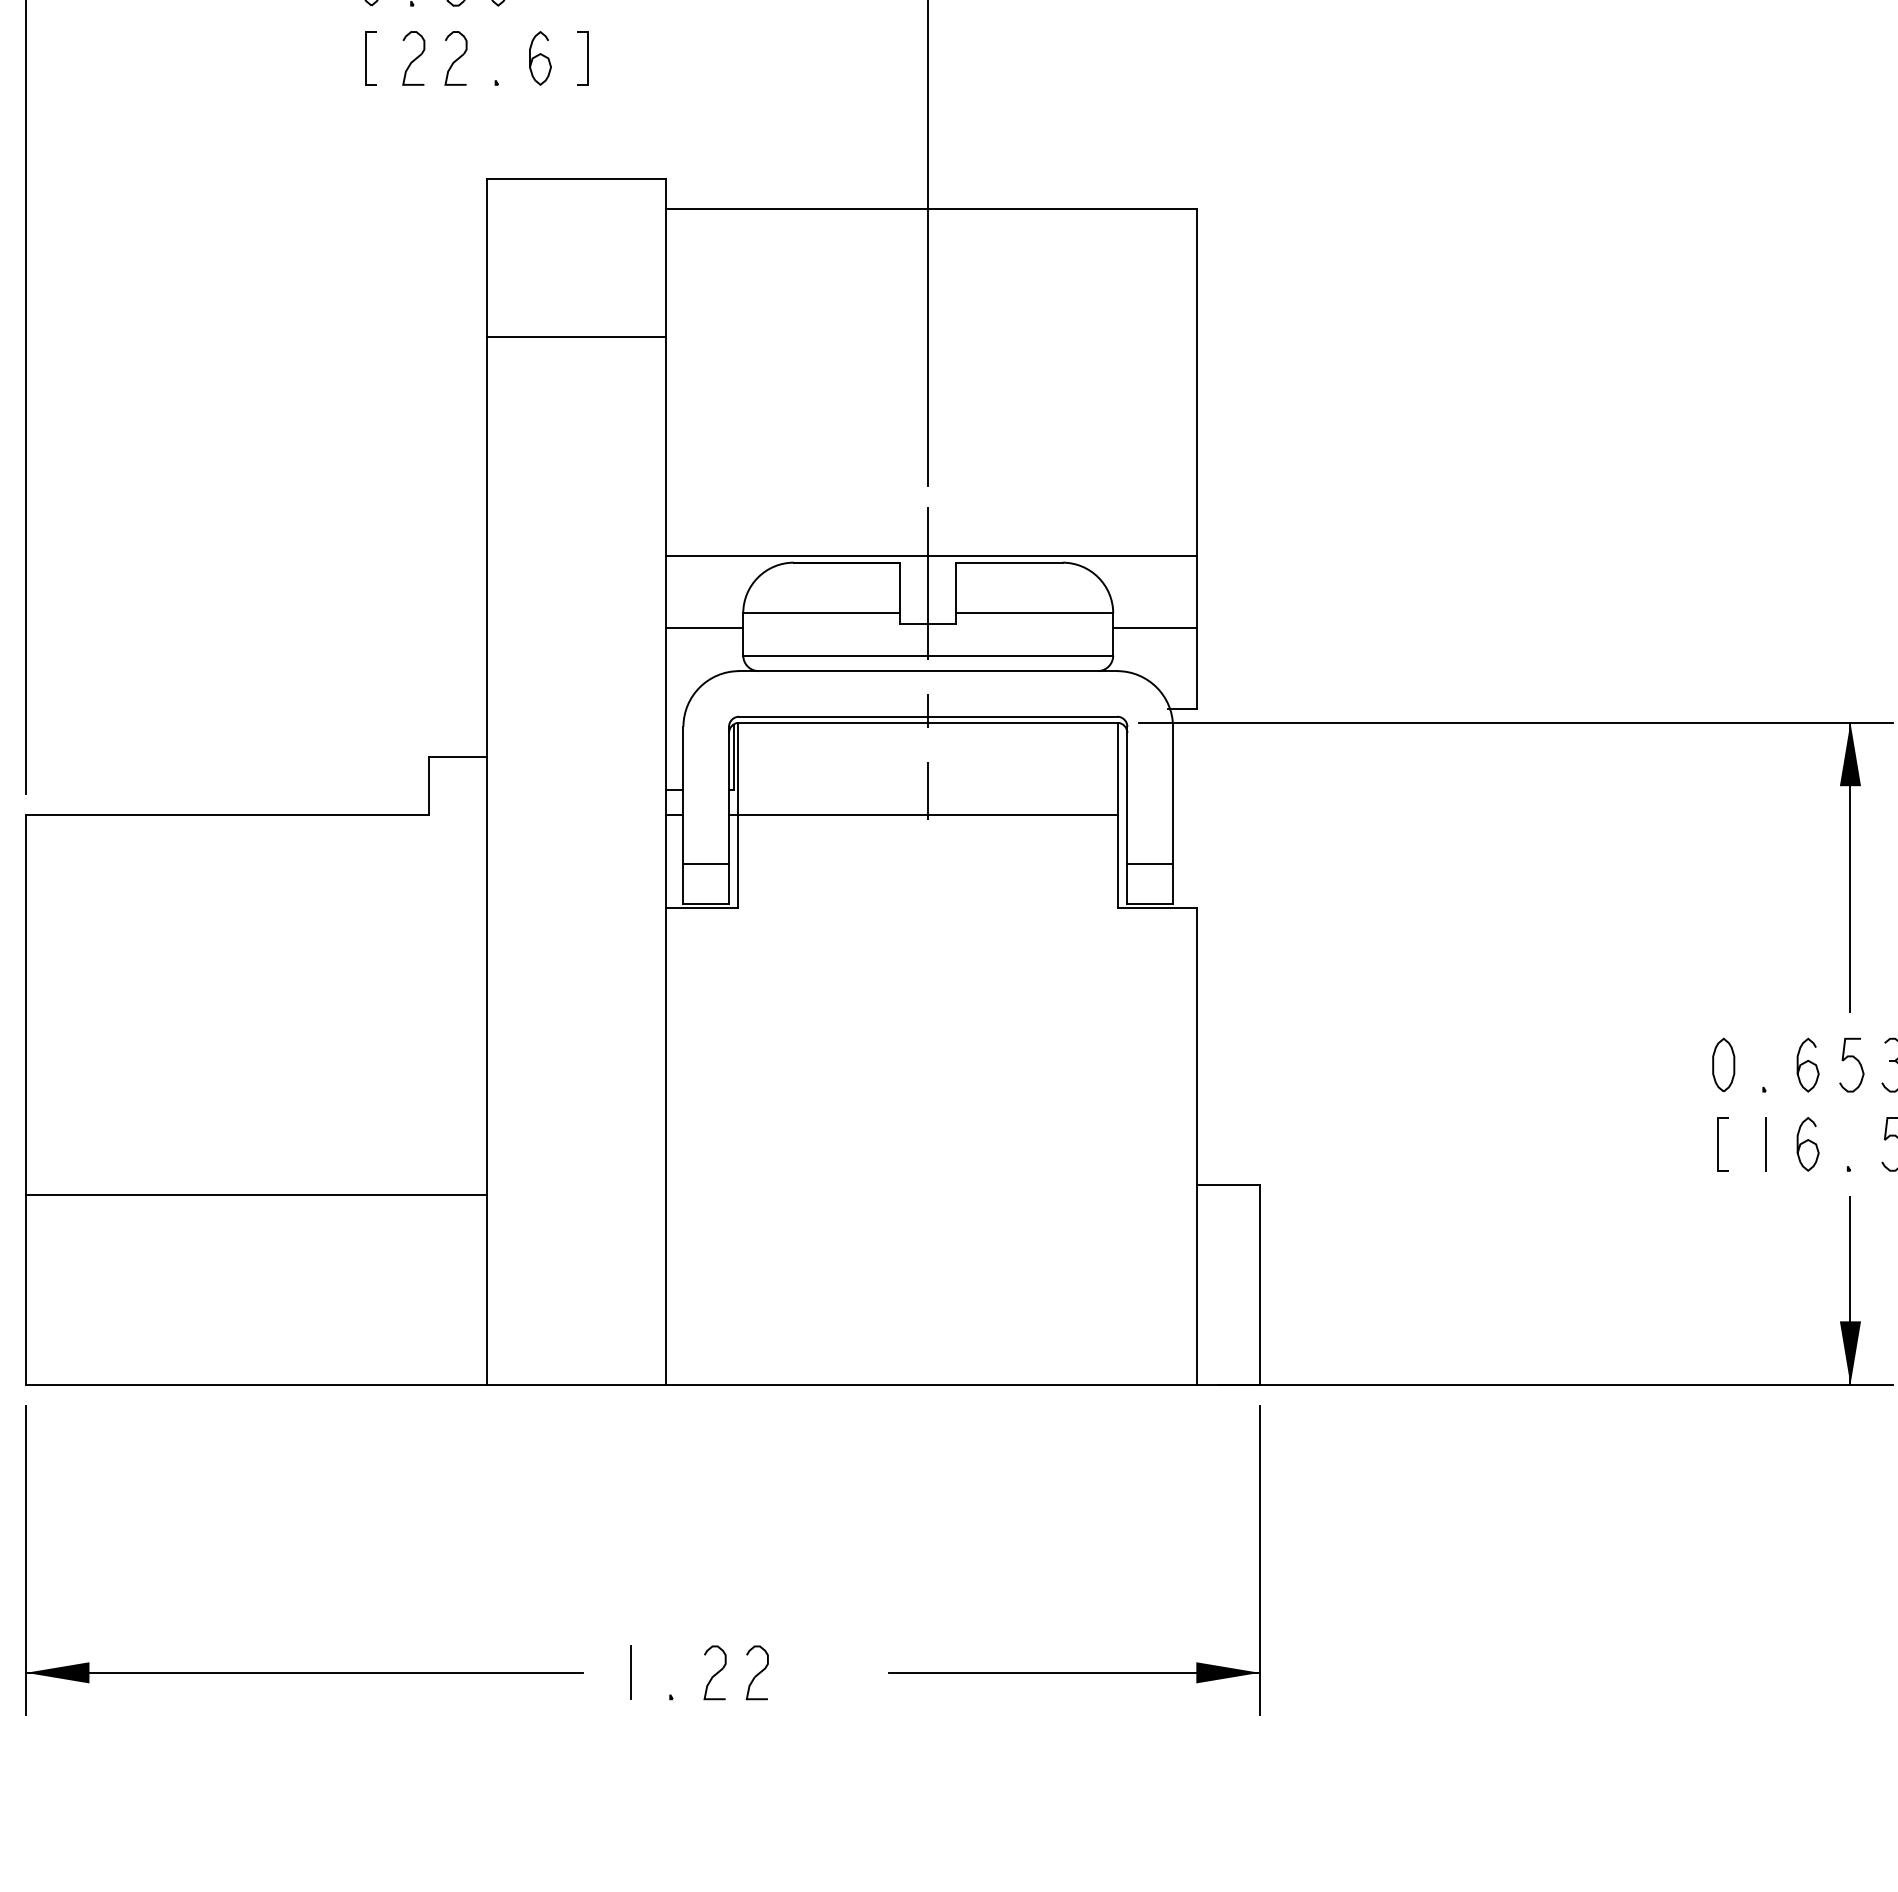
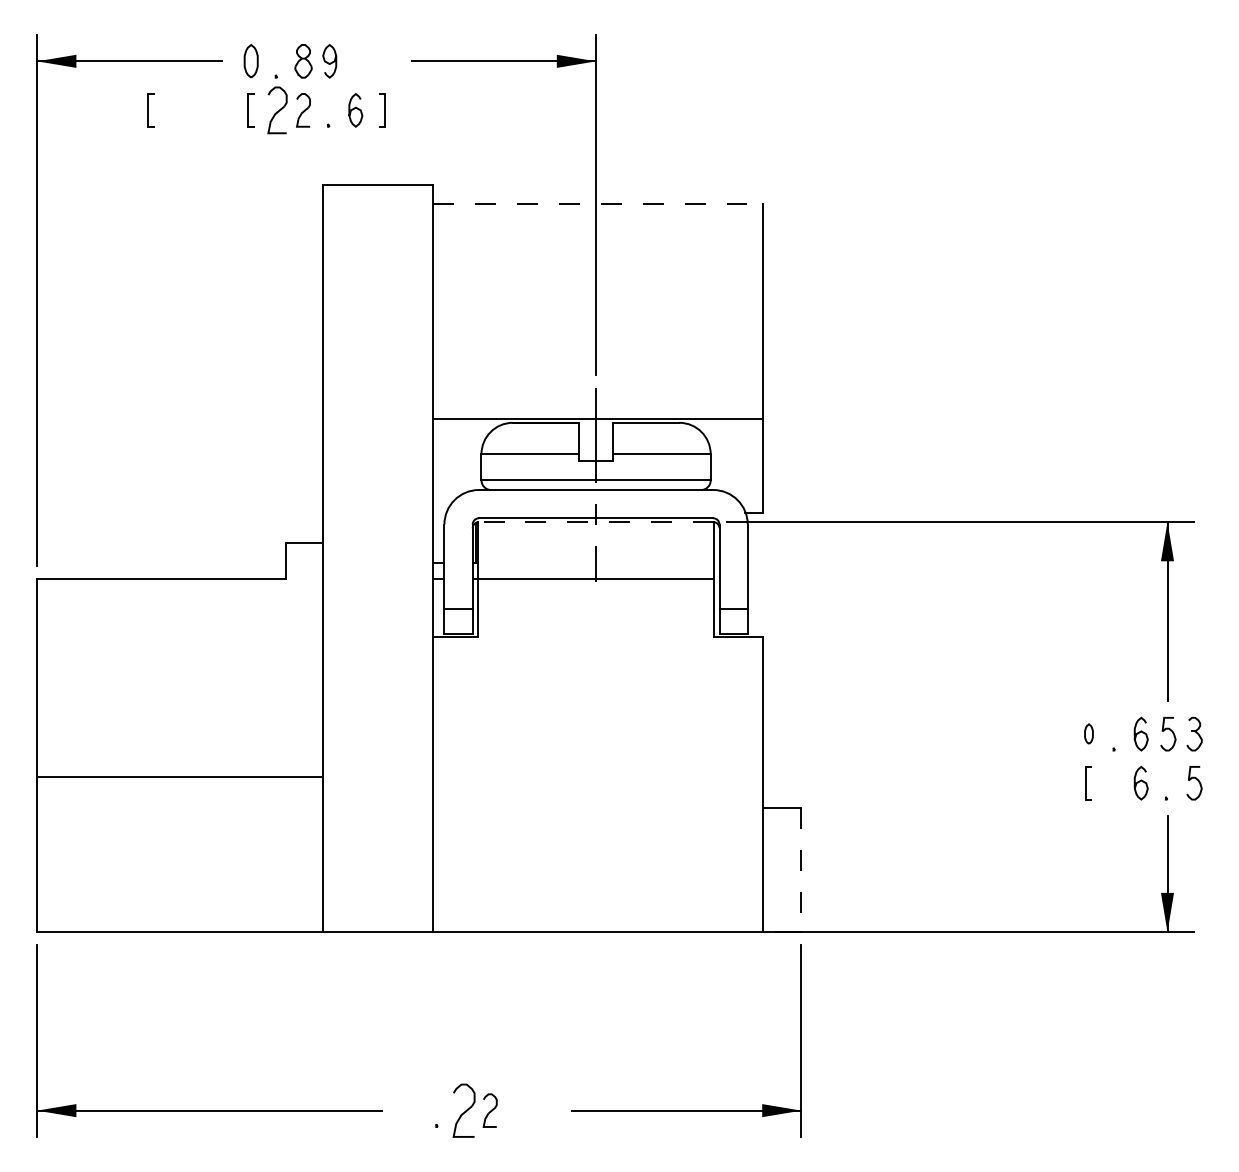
line: (205, 58) -> (148, 110), added
part: (412, 58) -> (276, 110), size x1.4
line: (930, 208) -> (597, 203), solid -> dashed
line: (575, 336) -> (377, 282), removed
line: (704, 628) -> (457, 463), removed
line: (1154, 628) -> (736, 463), removed
line: (928, 723) -> (596, 522), solid -> dashed
part: (1722, 1064) -> (1088, 733), size x0.6
line: (1766, 1143) -> (1115, 782), removed
line: (255, 1194) -> (179, 776), moved
line: (1259, 1285) -> (801, 870), solid -> dashed
line: (630, 1672) -> (411, 1110), removed
part: (714, 1672) -> (463, 1110), size x1.6

